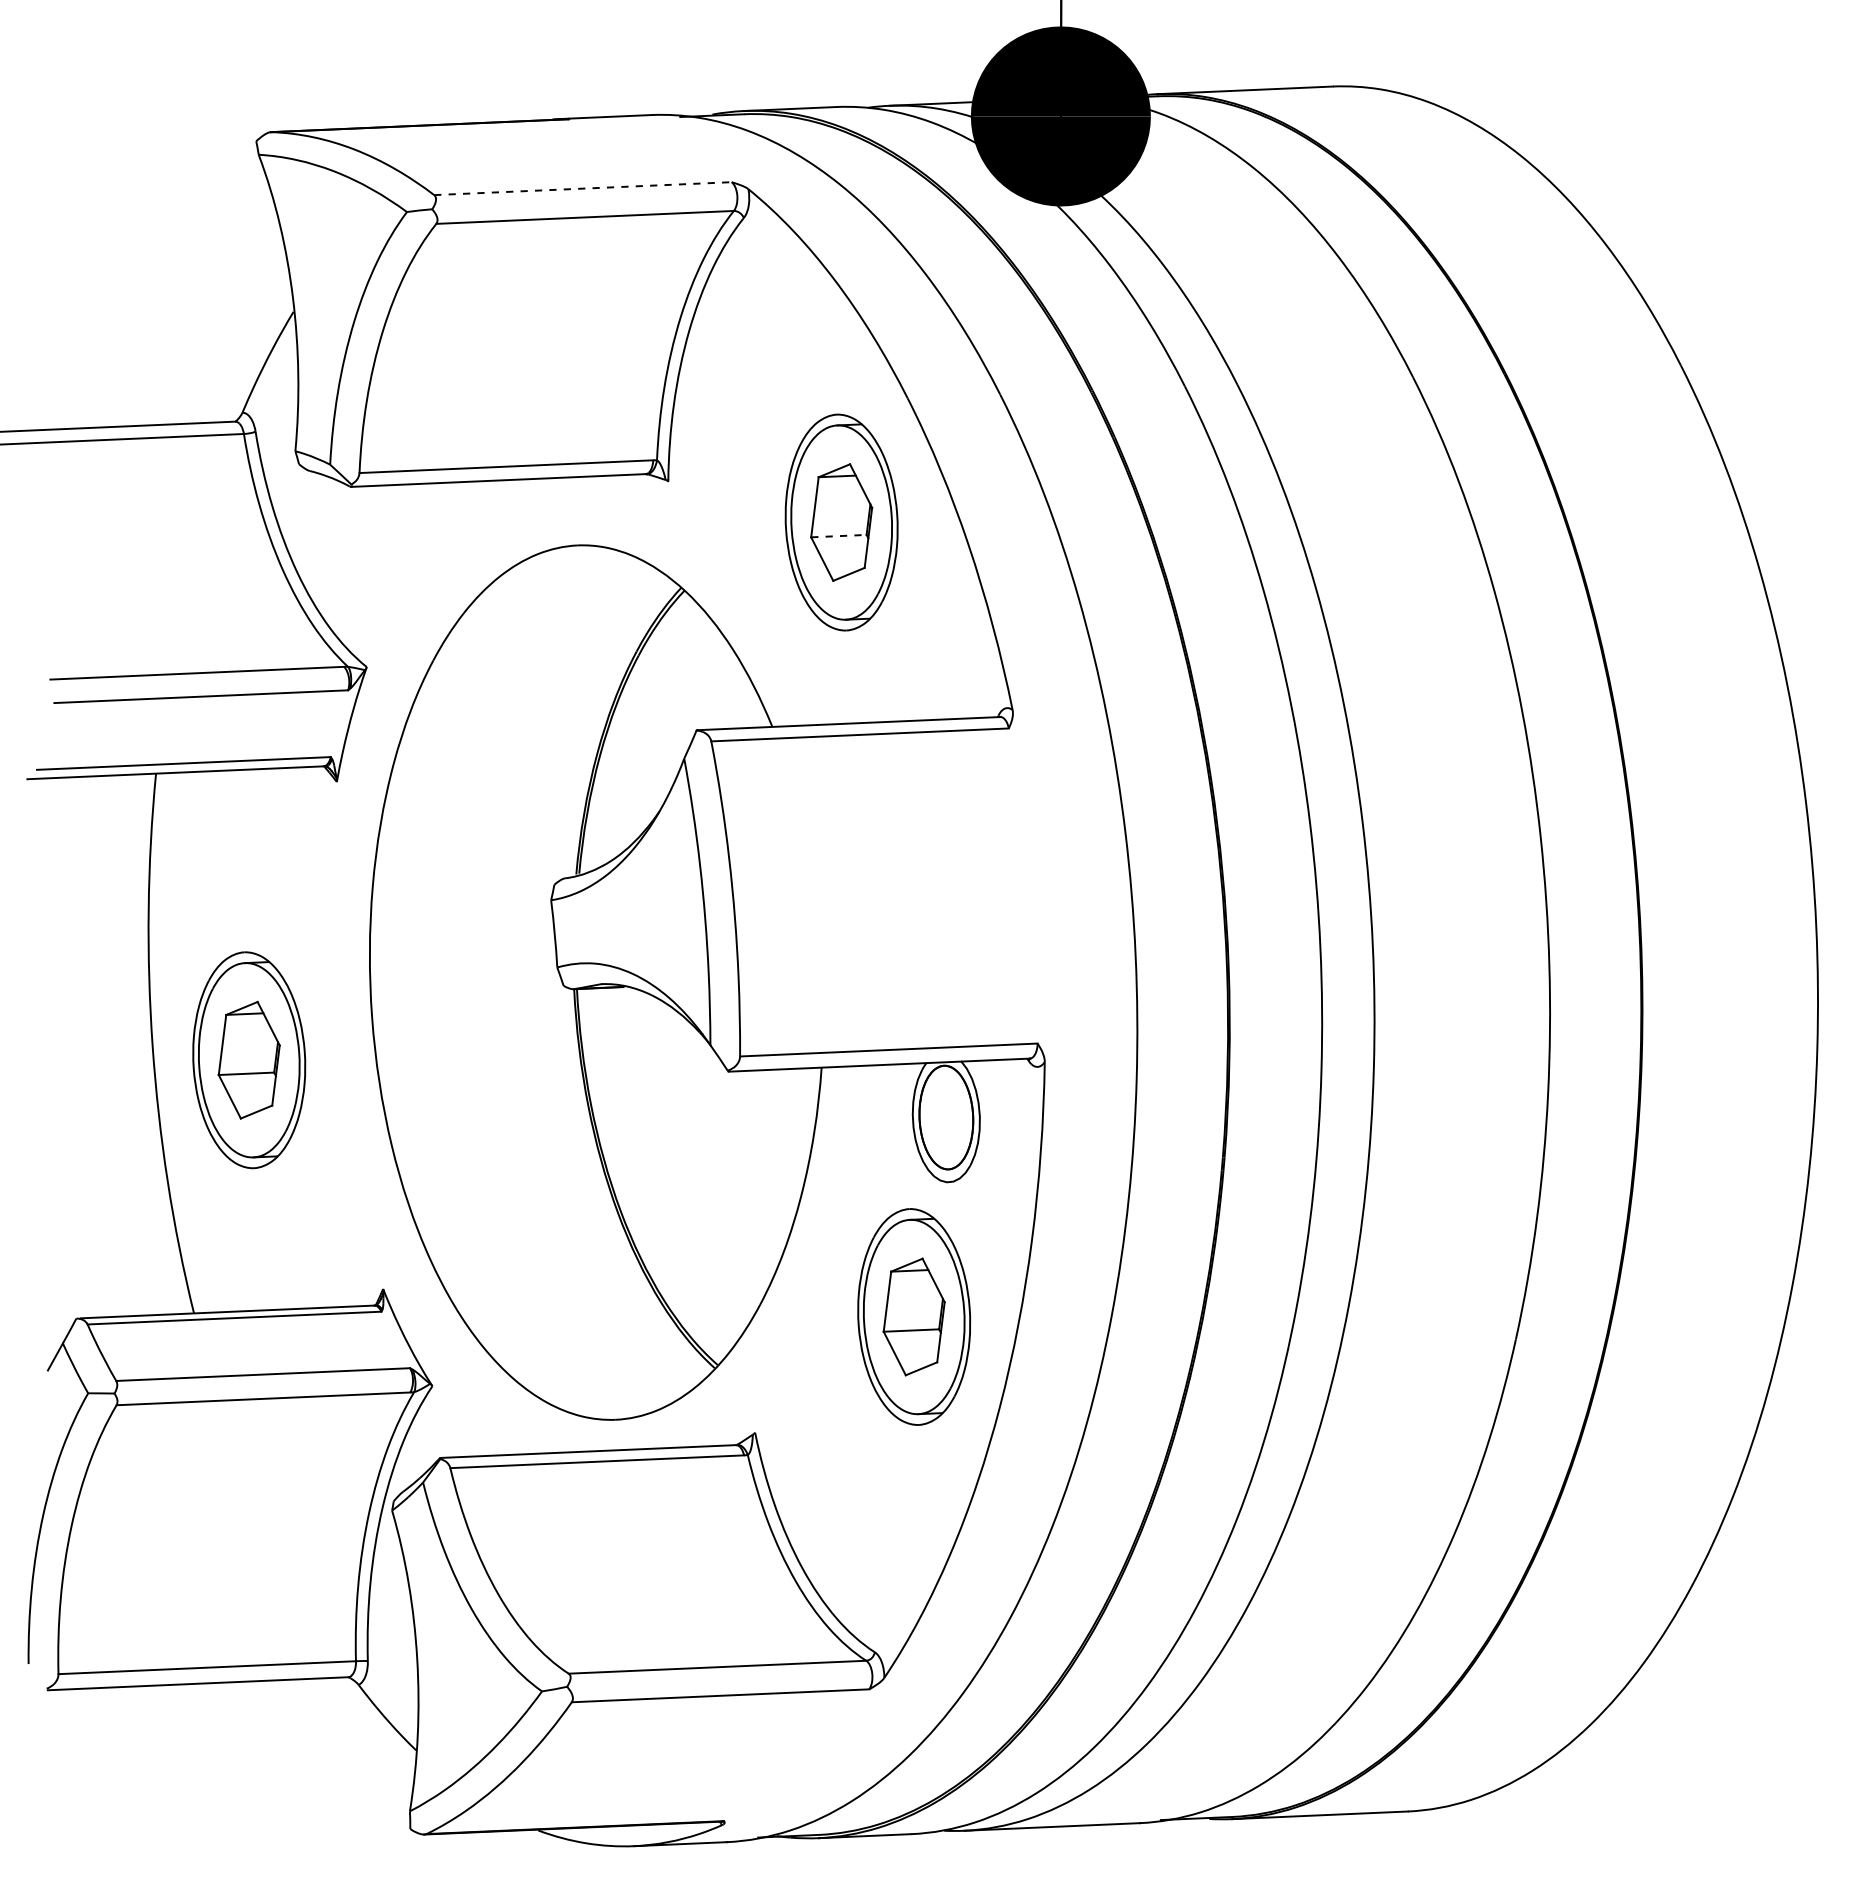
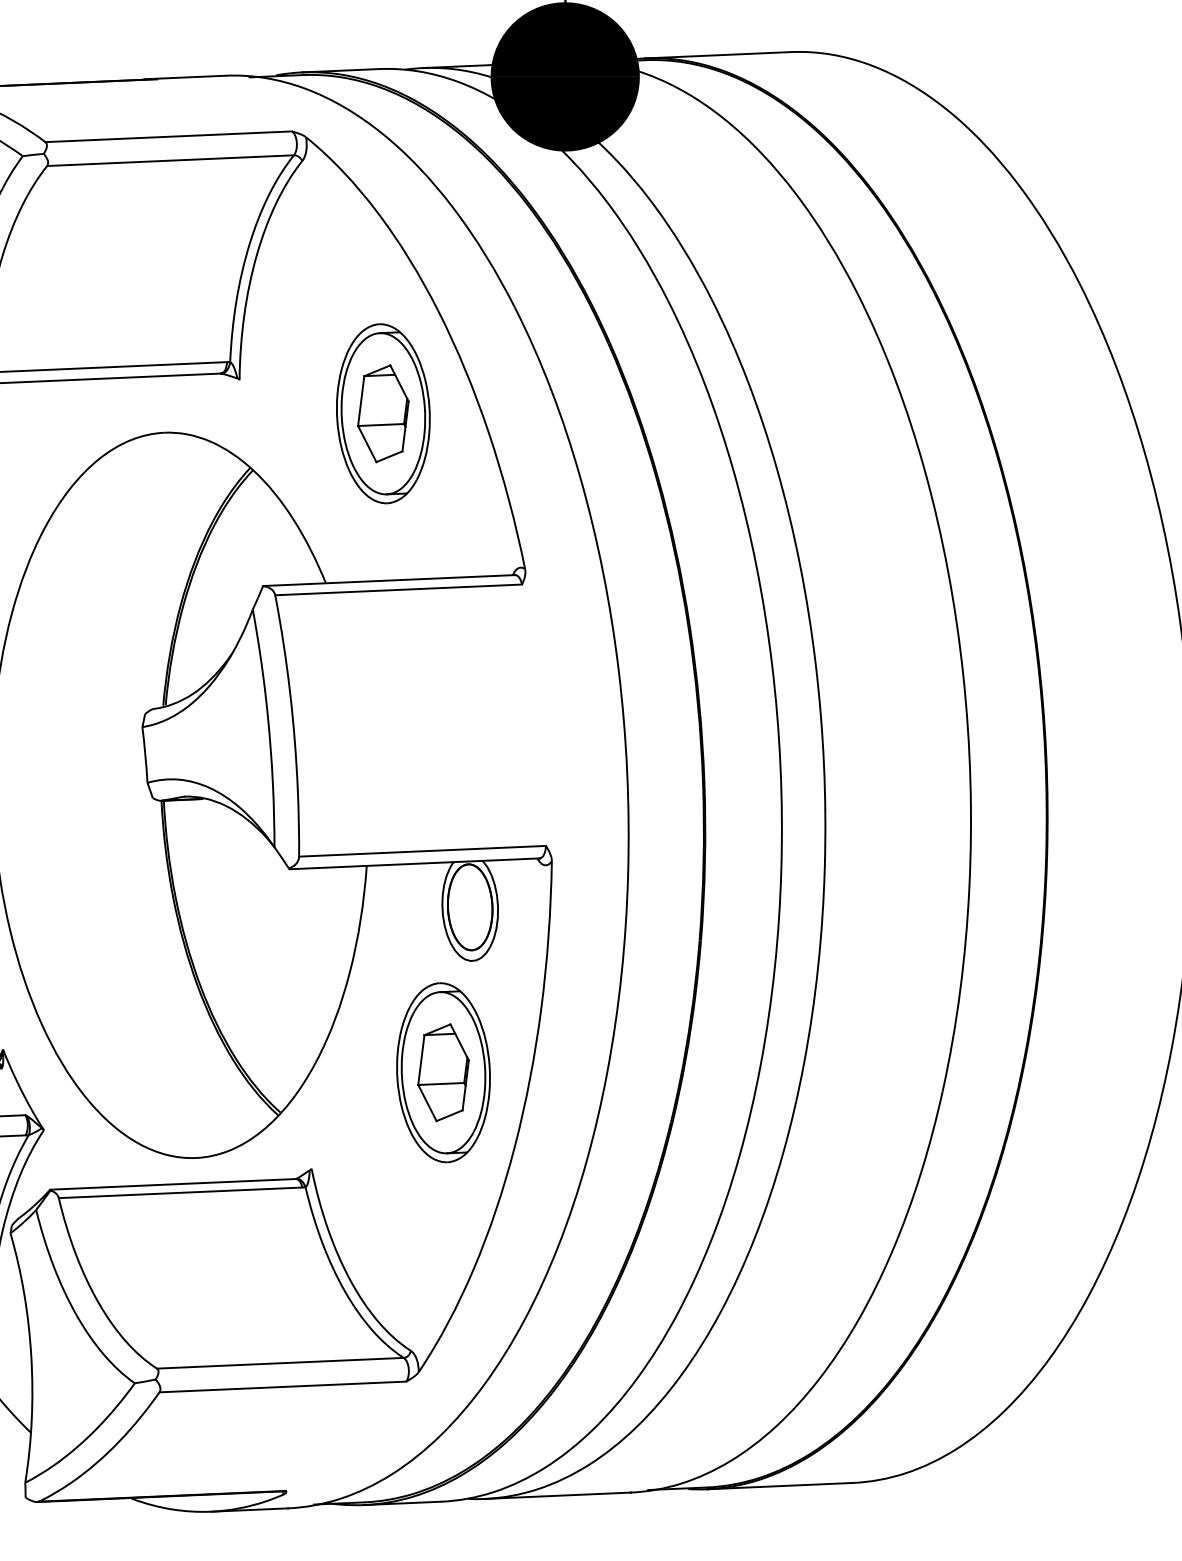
line: (582, 188) -> (168, 136), dashed -> solid
line: (838, 536) -> (380, 425), dashed -> solid

